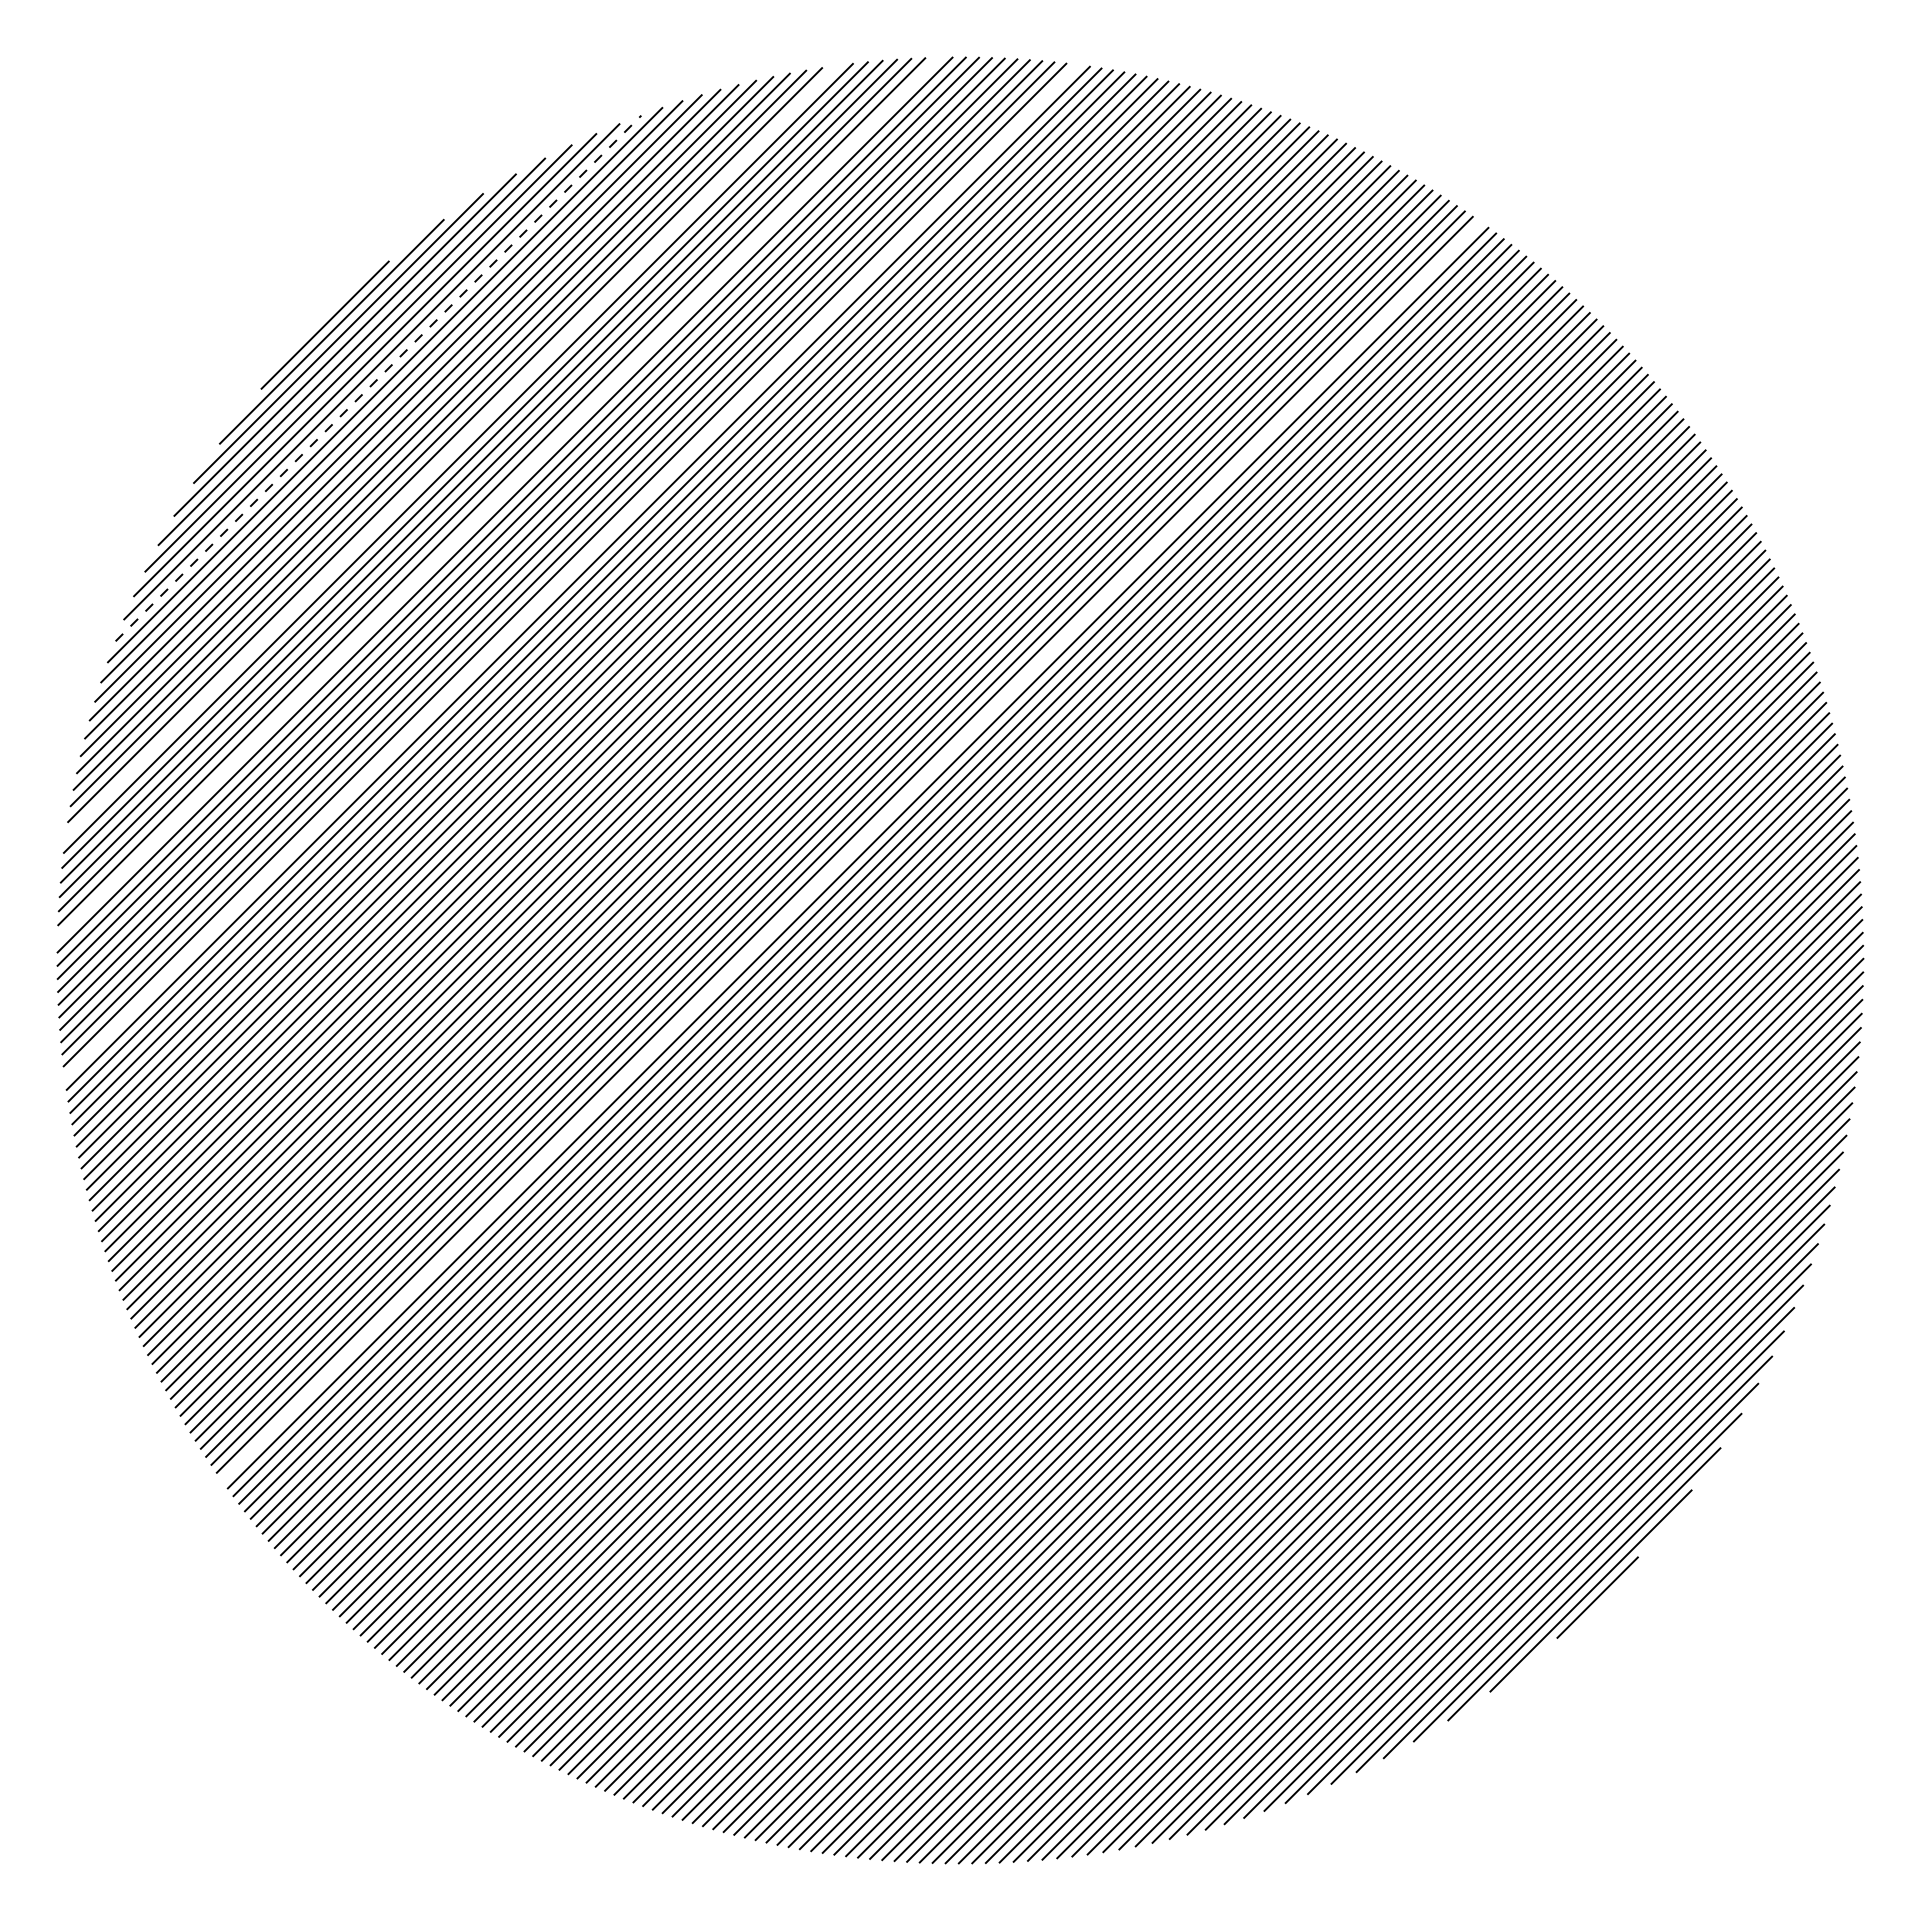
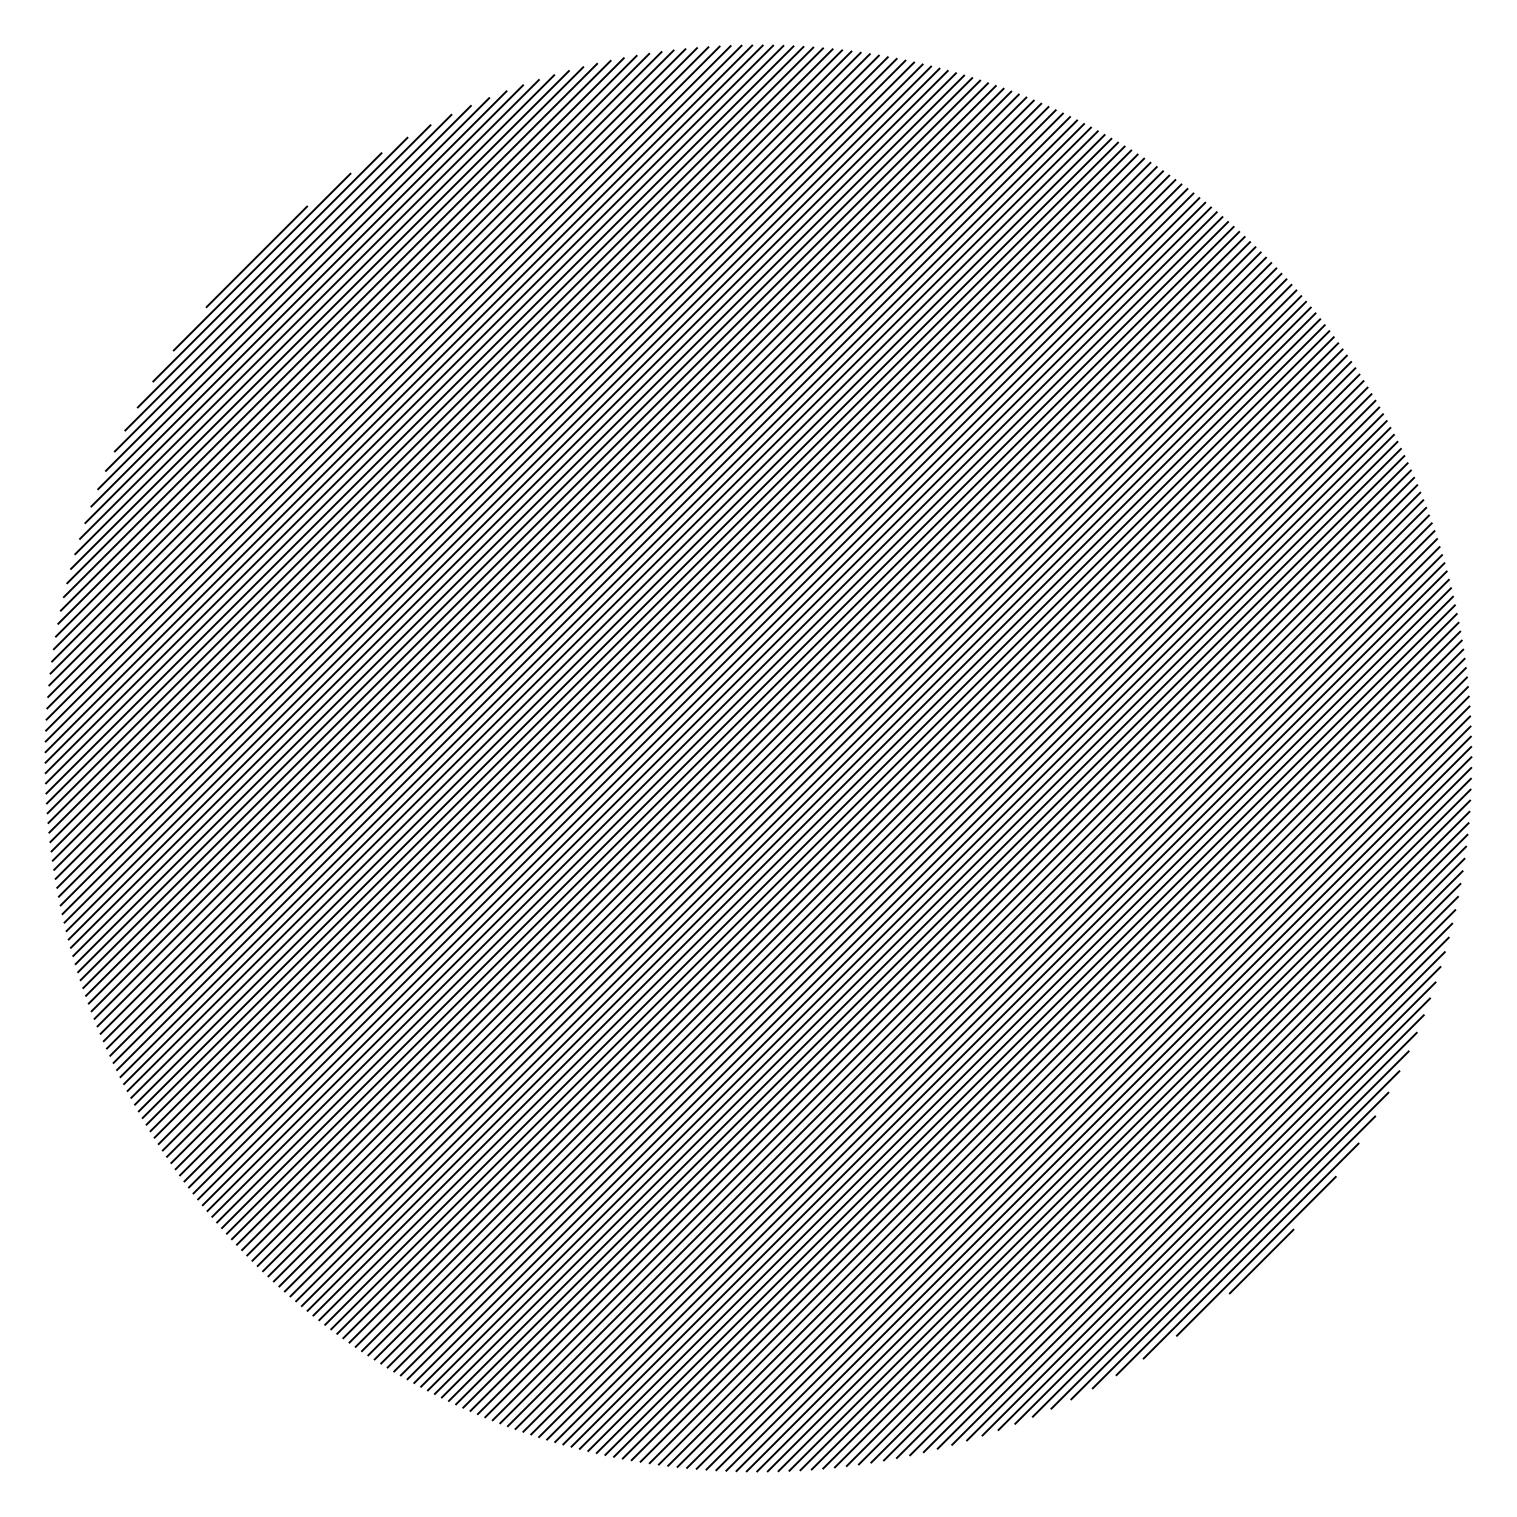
line: (378, 378) -> (298, 298), dashed -> solid
line: (451, 451) -> (356, 356), added
line: (497, 497) -> (392, 392), added
line: (571, 571) -> (451, 451), added
line: (851, 851) -> (672, 672), added

